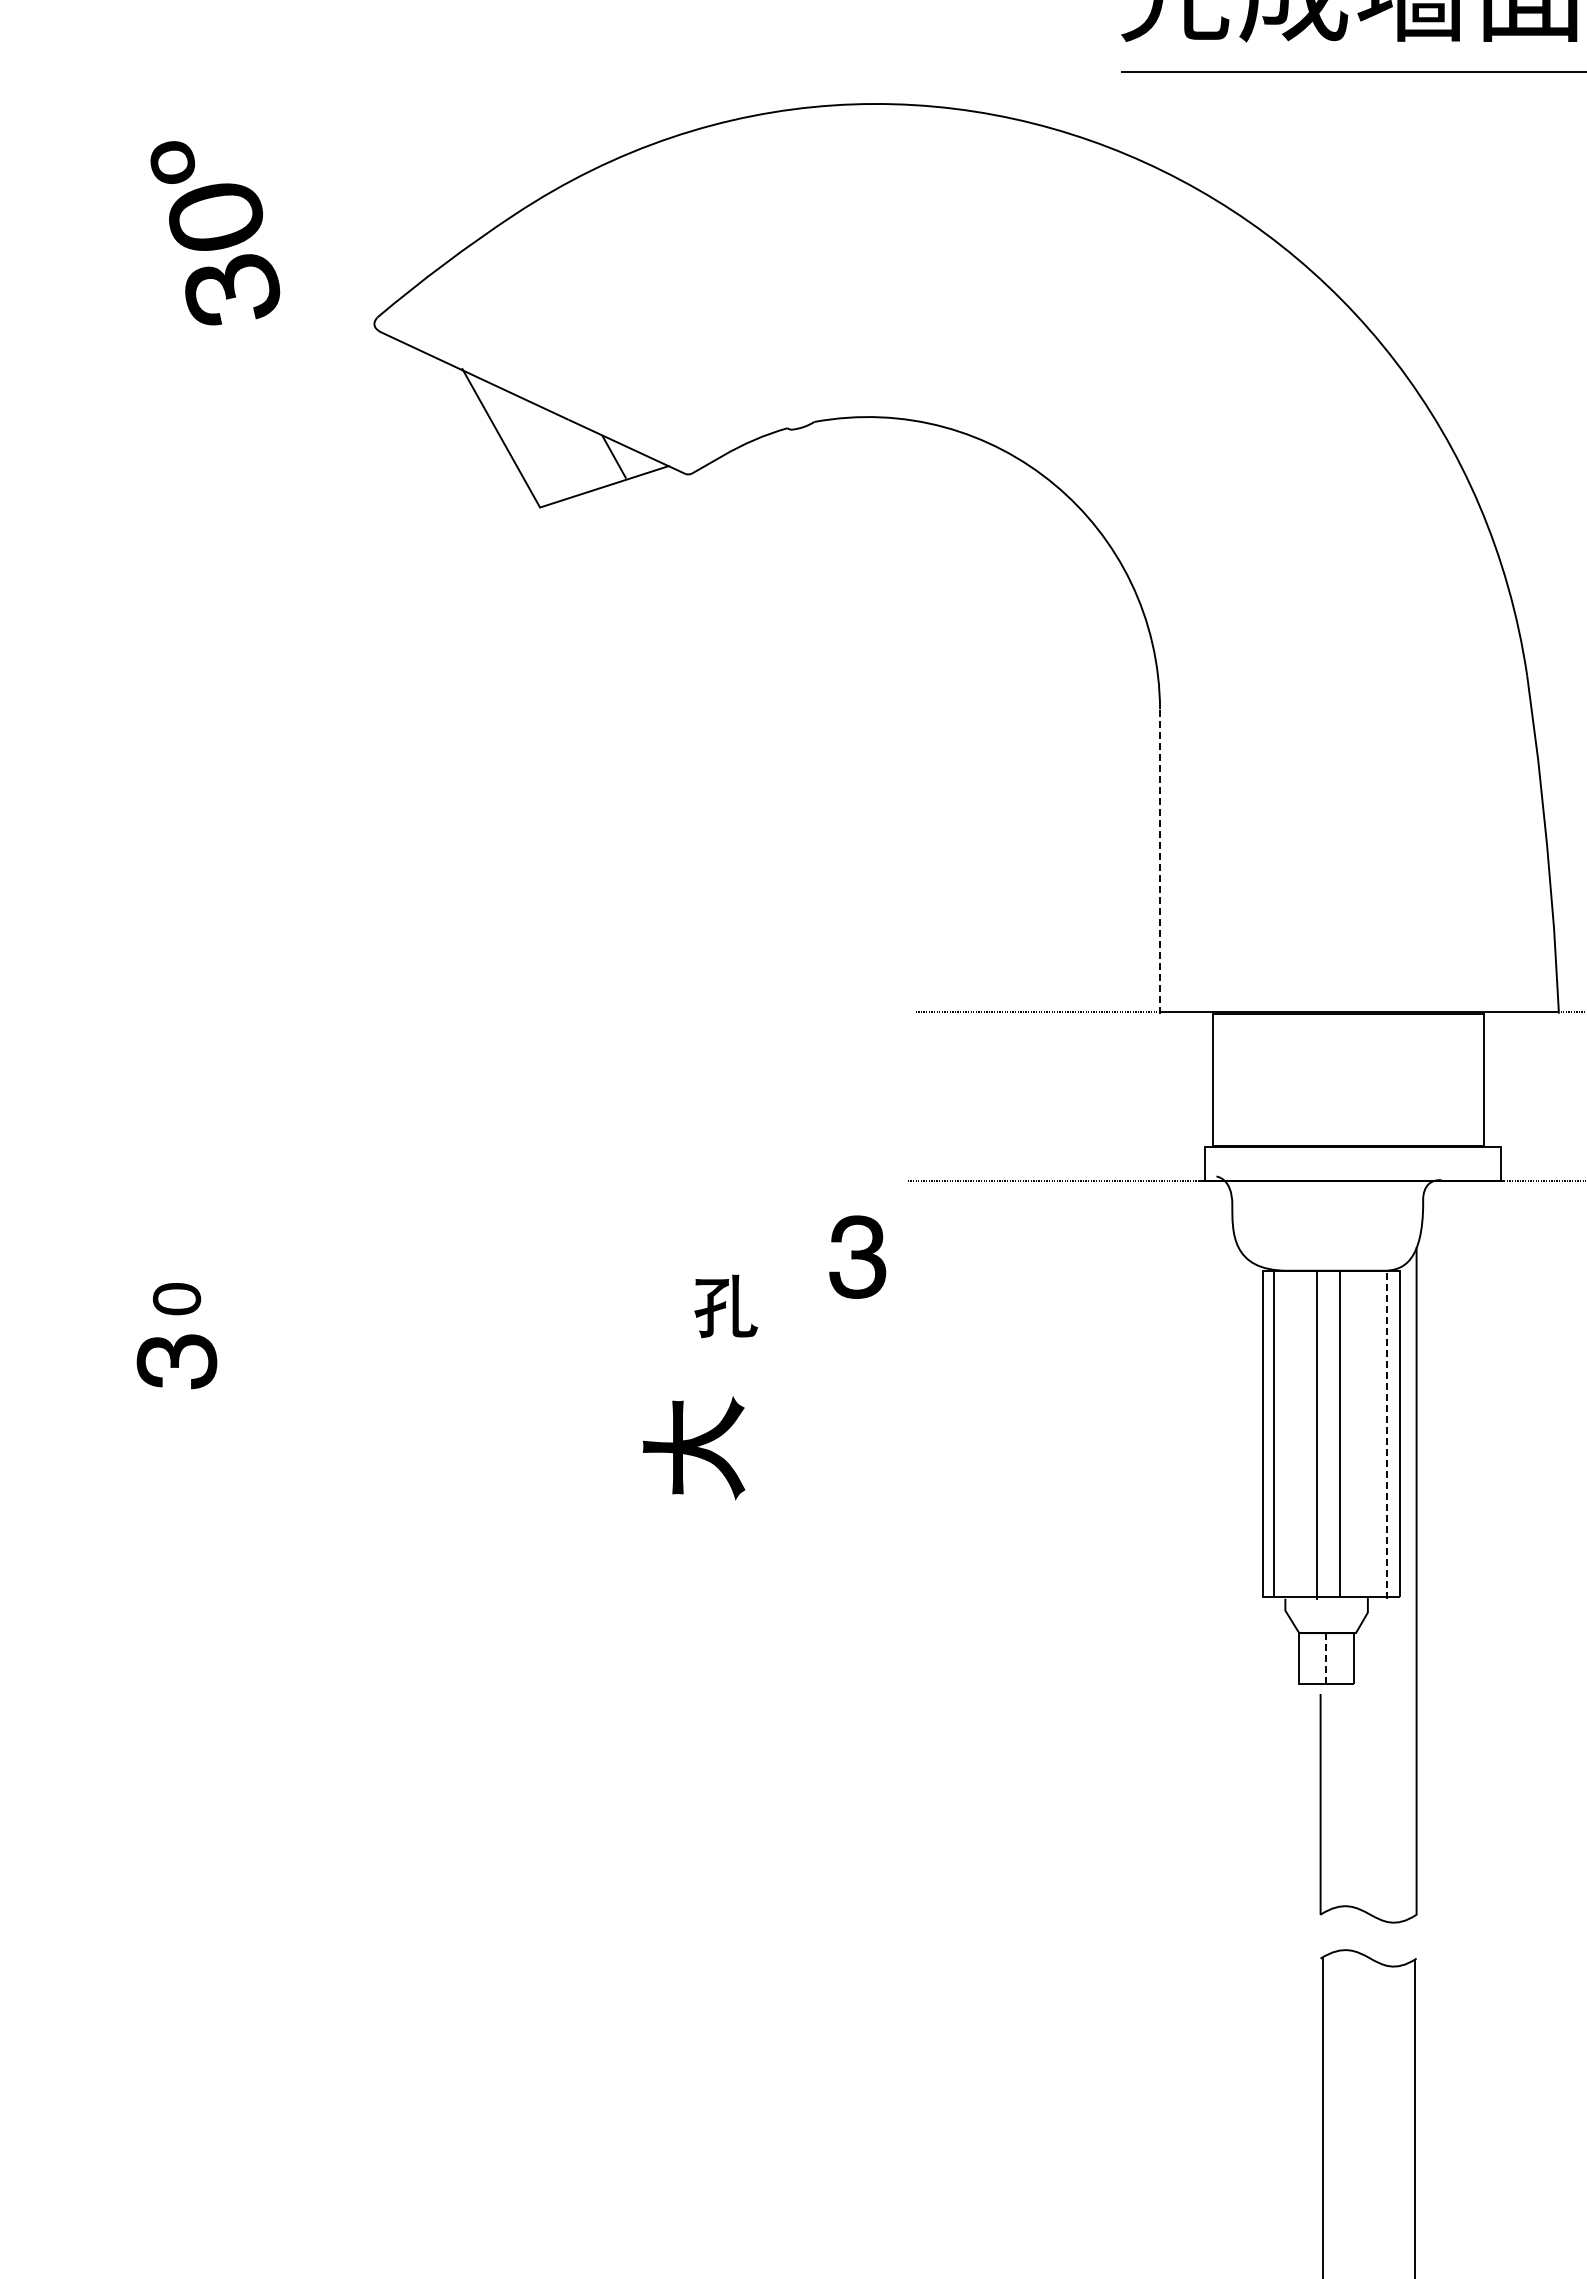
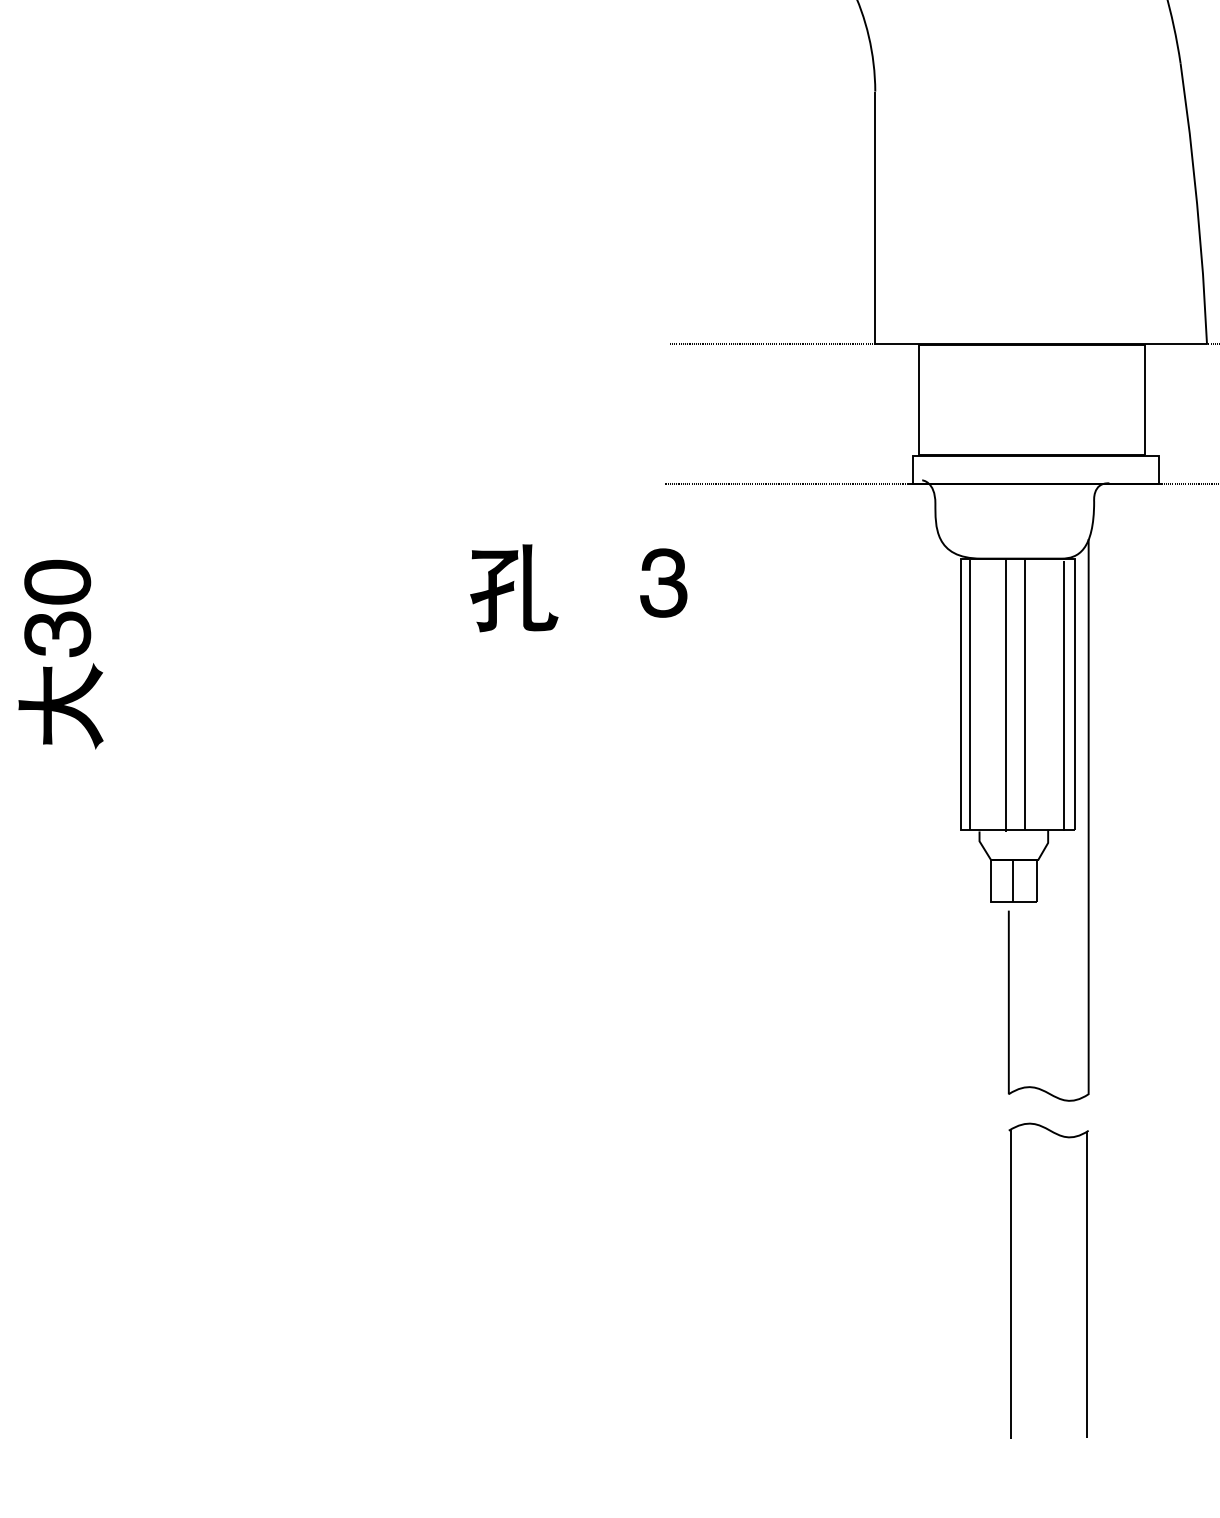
line: (1160, 860) -> (875, 217), dashed -> solid
part: (857, 1256) -> (663, 582), moved
part: (176, 1298) -> (57, 581), size x1.67
part: (726, 1306) -> (514, 588), size x1.67
line: (1386, 1435) -> (1063, 695), dashed -> solid
part: (693, 1448) -> (60, 706), moved
line: (1325, 1659) -> (1012, 881), dashed -> solid

